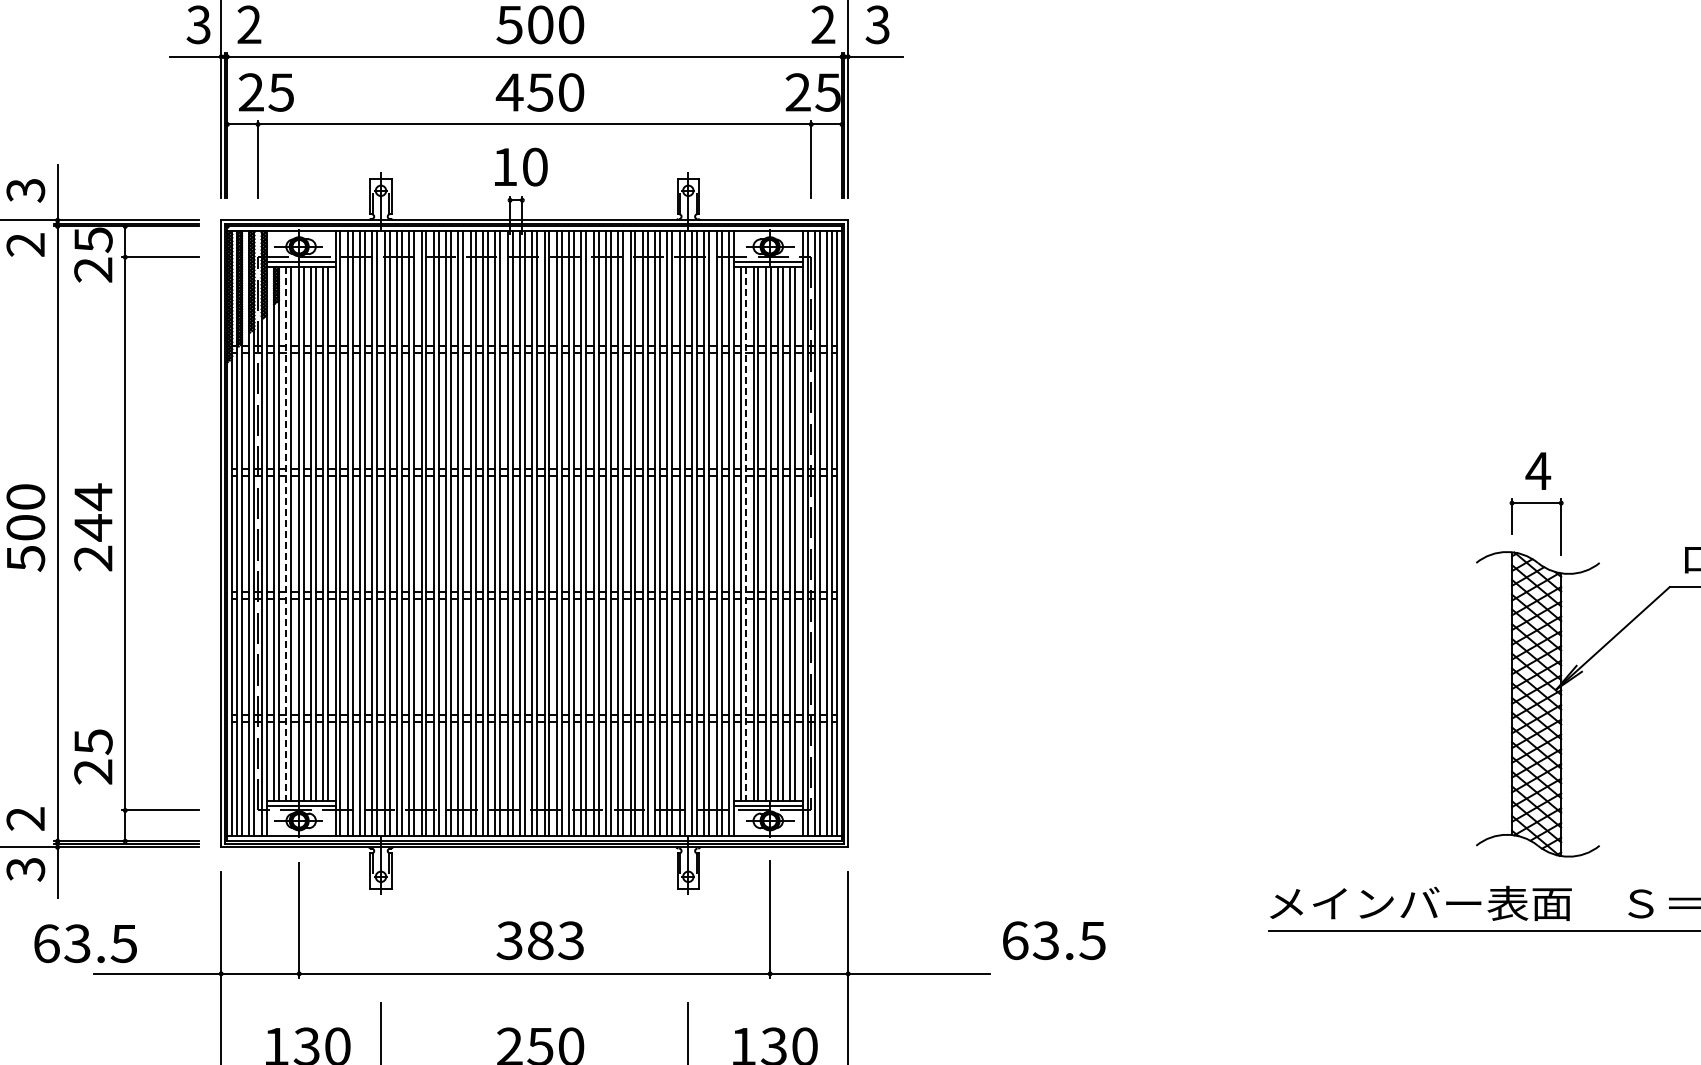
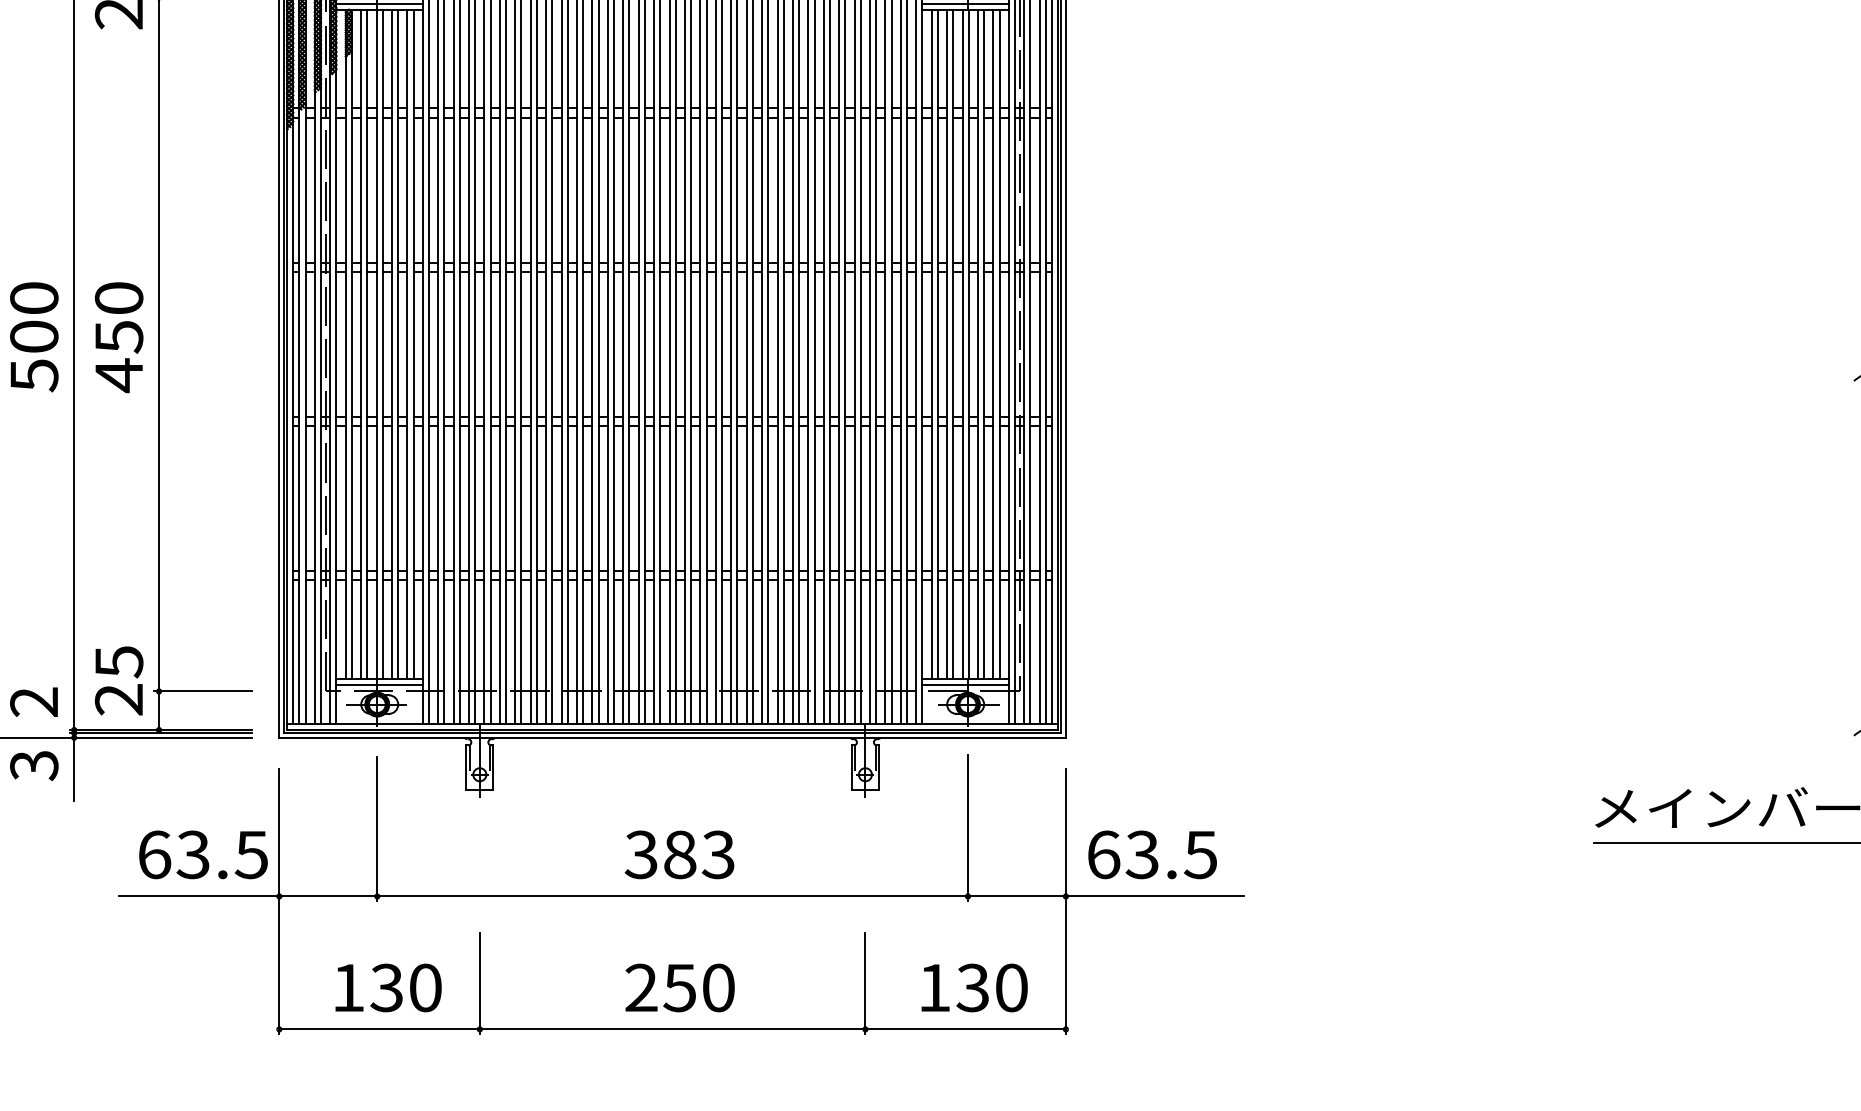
text: (93, 527) -> (119, 336), 244 -> 450
line: (286, 533) -> (361, 344), dashed -> solid
line: (746, 533) -> (938, 344), dashed -> solid
text: (93, 756) -> (119, 680), moved
text: (1054, 940) -> (1152, 854), moved
text: (85, 943) -> (203, 854), moved

